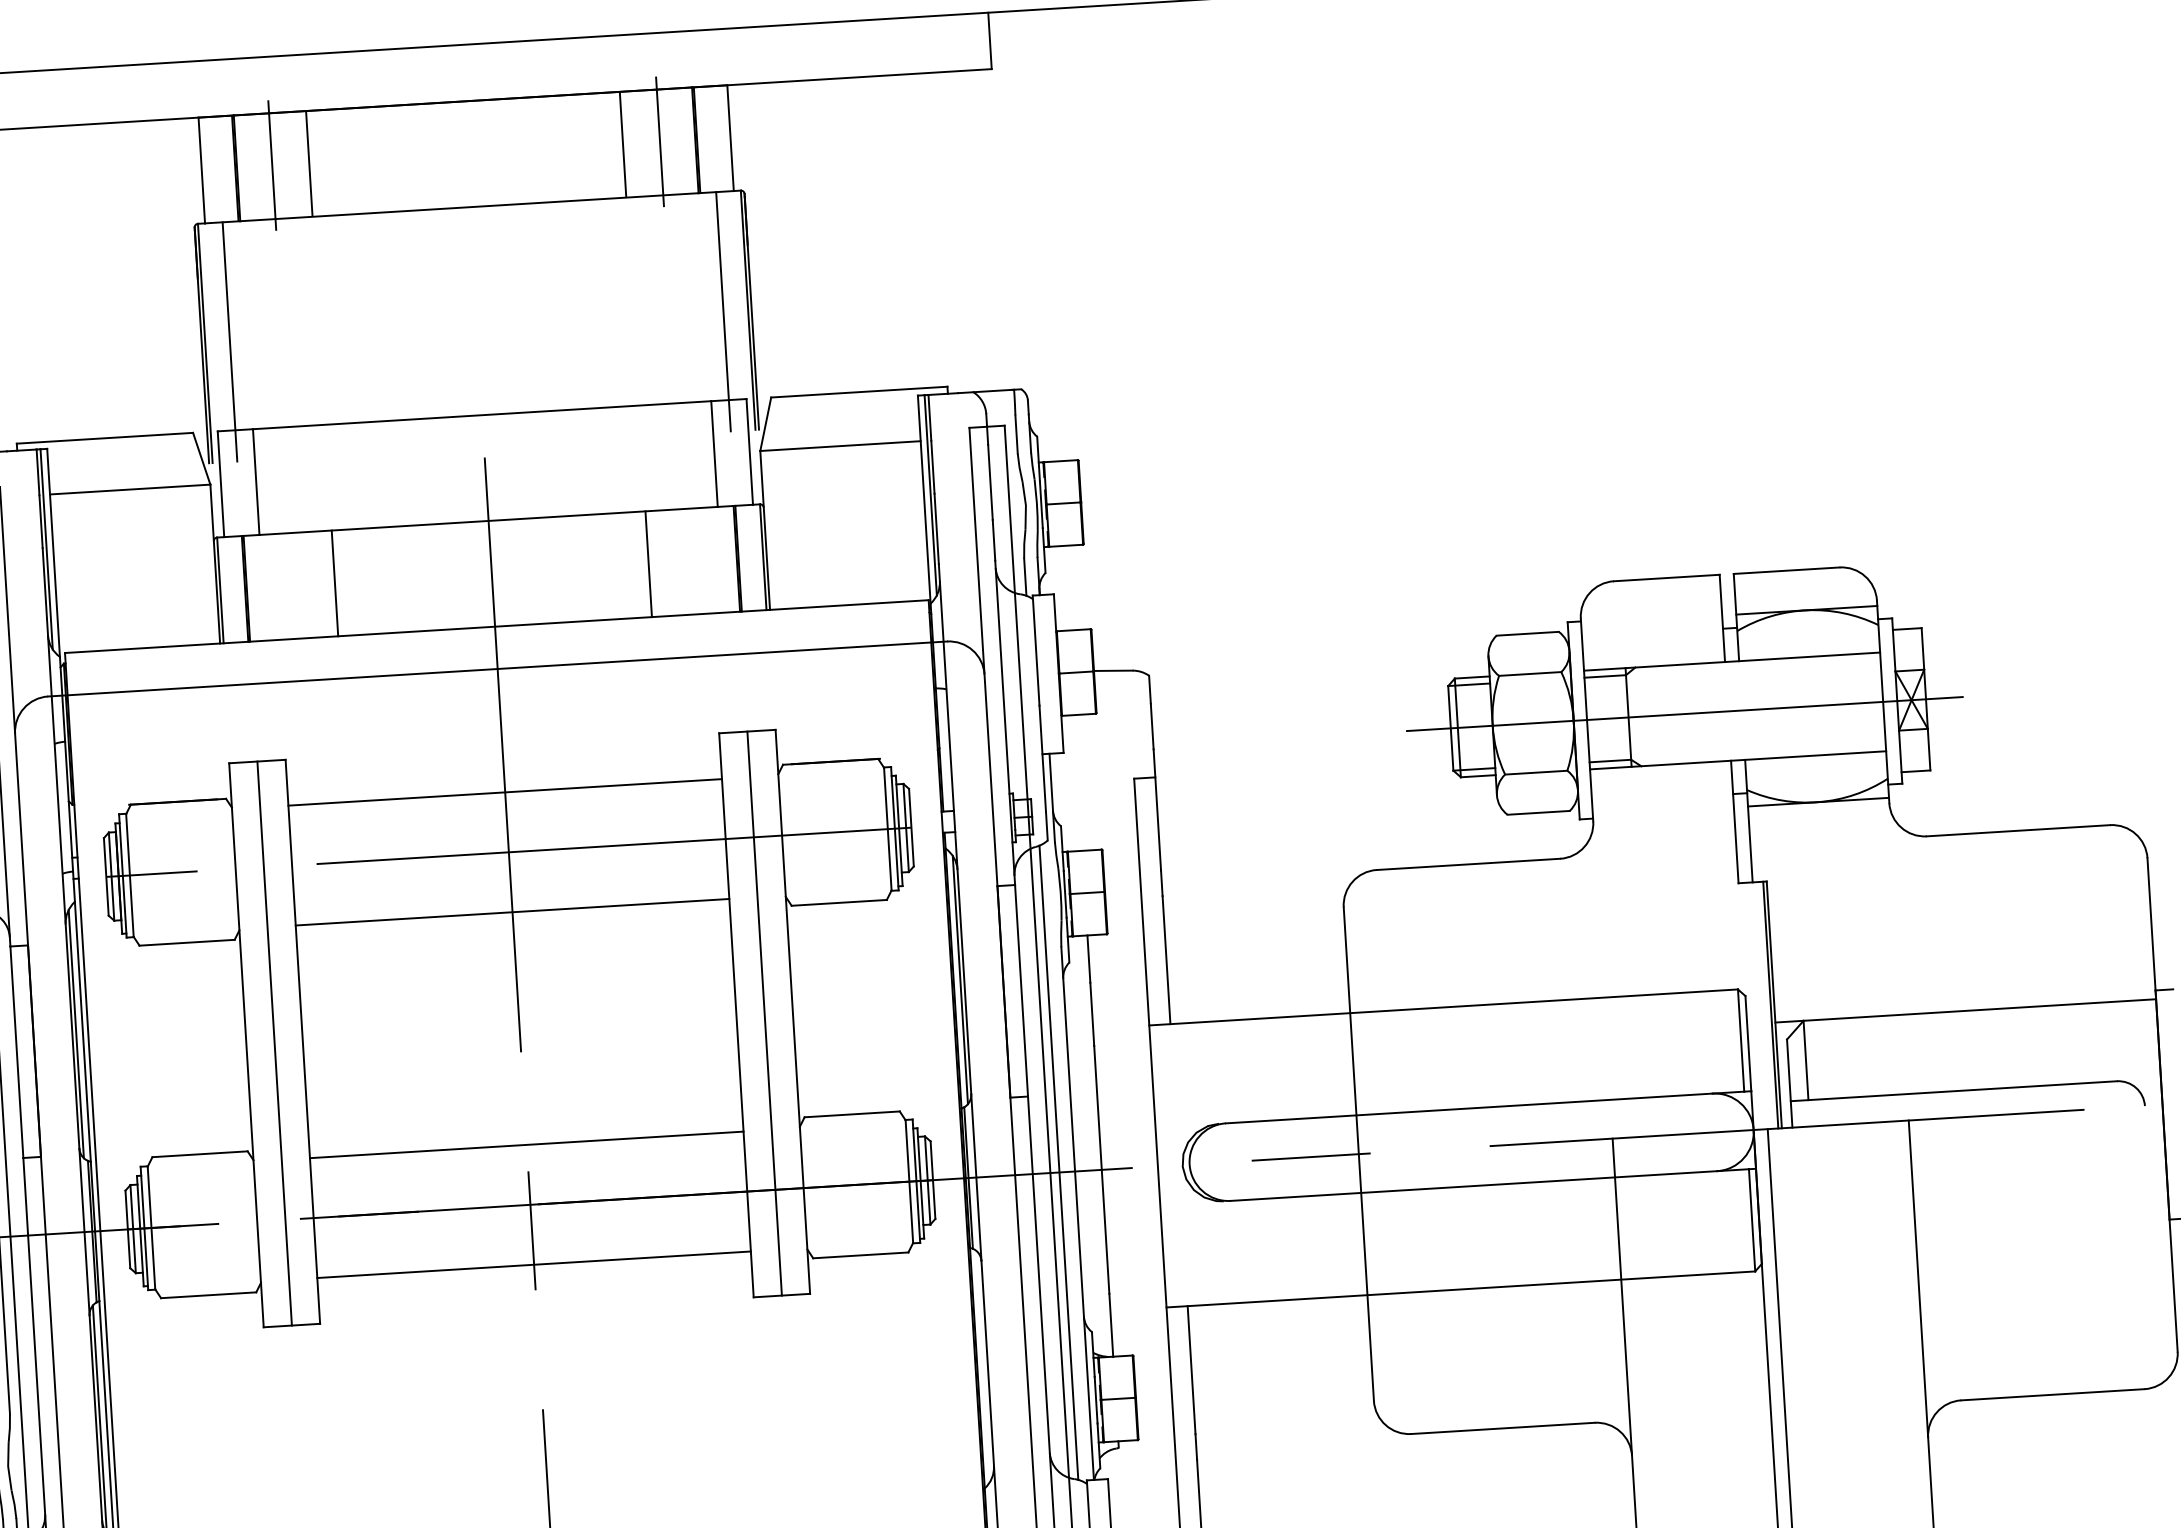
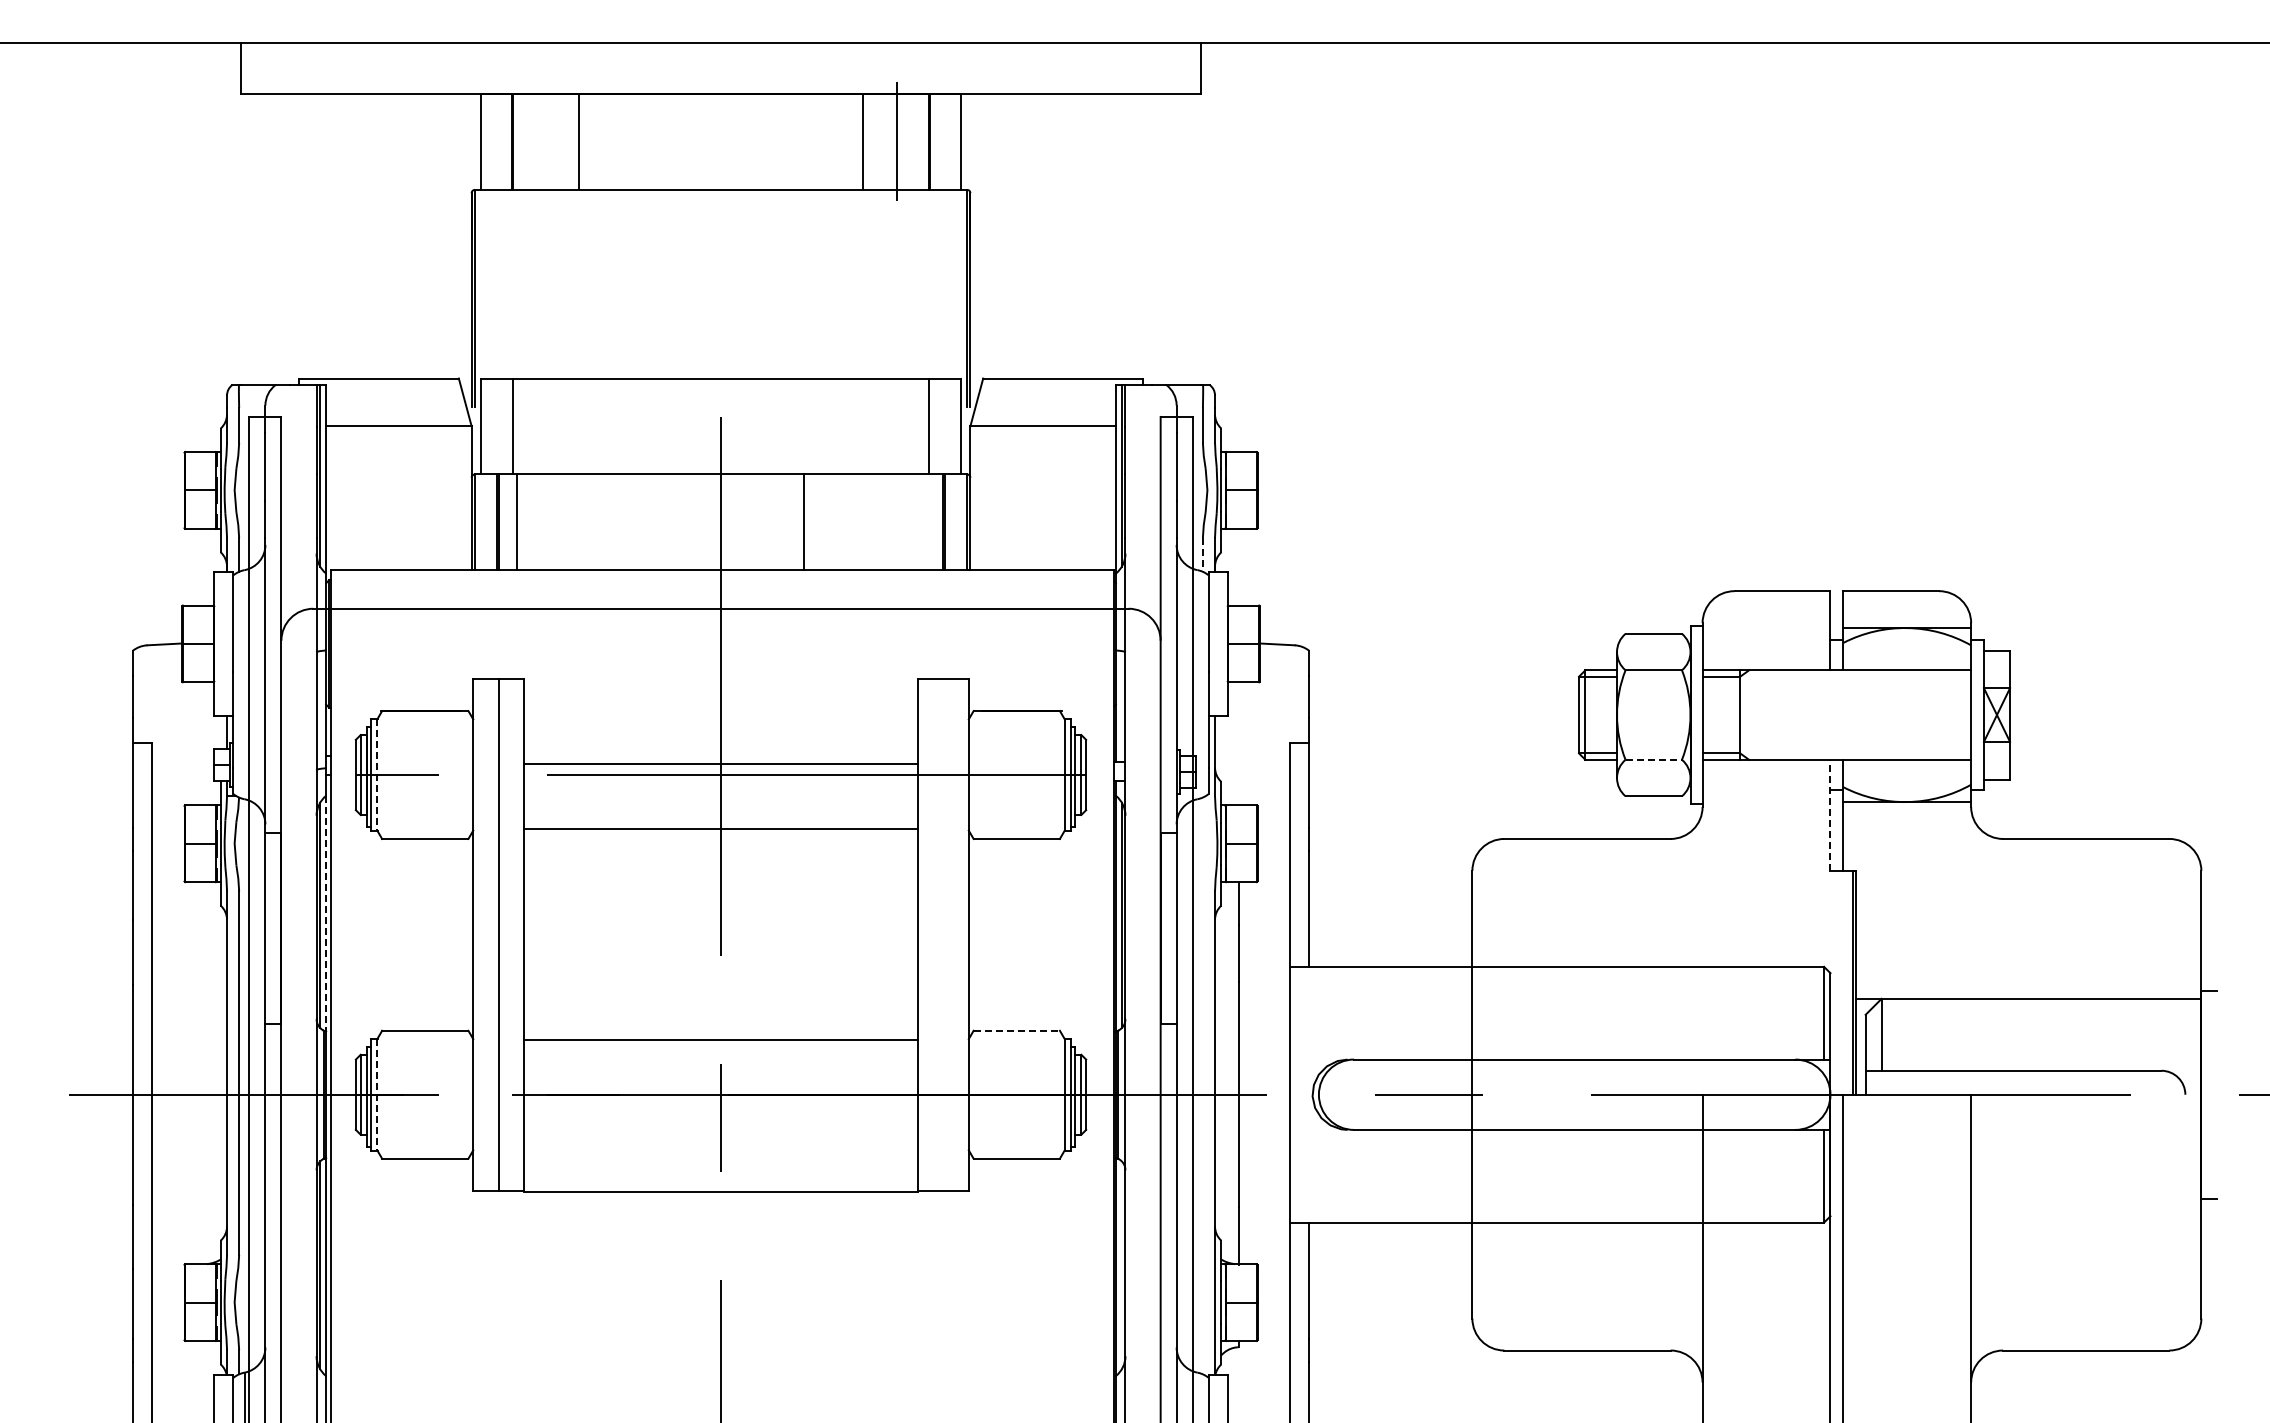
line: (272, 165) -> (545, 141), removed
line: (723, 310) -> (944, 297), removed
line: (230, 340) -> (497, 297), removed
line: (648, 564) -> (804, 522), moved
line: (1024, 576) -> (1202, 554), solid -> dashed
line: (334, 583) -> (516, 522), moved
line: (1685, 714) -> (1791, 715), removed
line: (1537, 772) -> (1654, 759), solid -> dashed
line: (504, 792) -> (720, 763), moved
line: (1734, 822) -> (1830, 815), solid -> dashed
line: (130, 876) -> (377, 775), solid -> dashed
line: (764, 1013) -> (943, 934), removed
line: (83, 1031) -> (326, 913), solid -> dashed
line: (852, 1114) -> (1017, 1030), solid -> dashed
line: (1058, 1162) -> (1200, 1085), removed
line: (151, 1227) -> (377, 1094), solid -> dashed
line: (533, 1265) -> (720, 1192), moved

